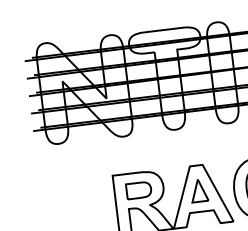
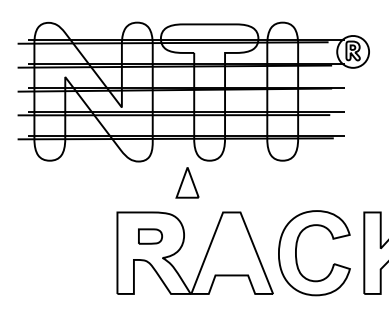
part: (138, 190) -> (150, 236), size x0.7
part: (199, 190) -> (187, 182), moved

